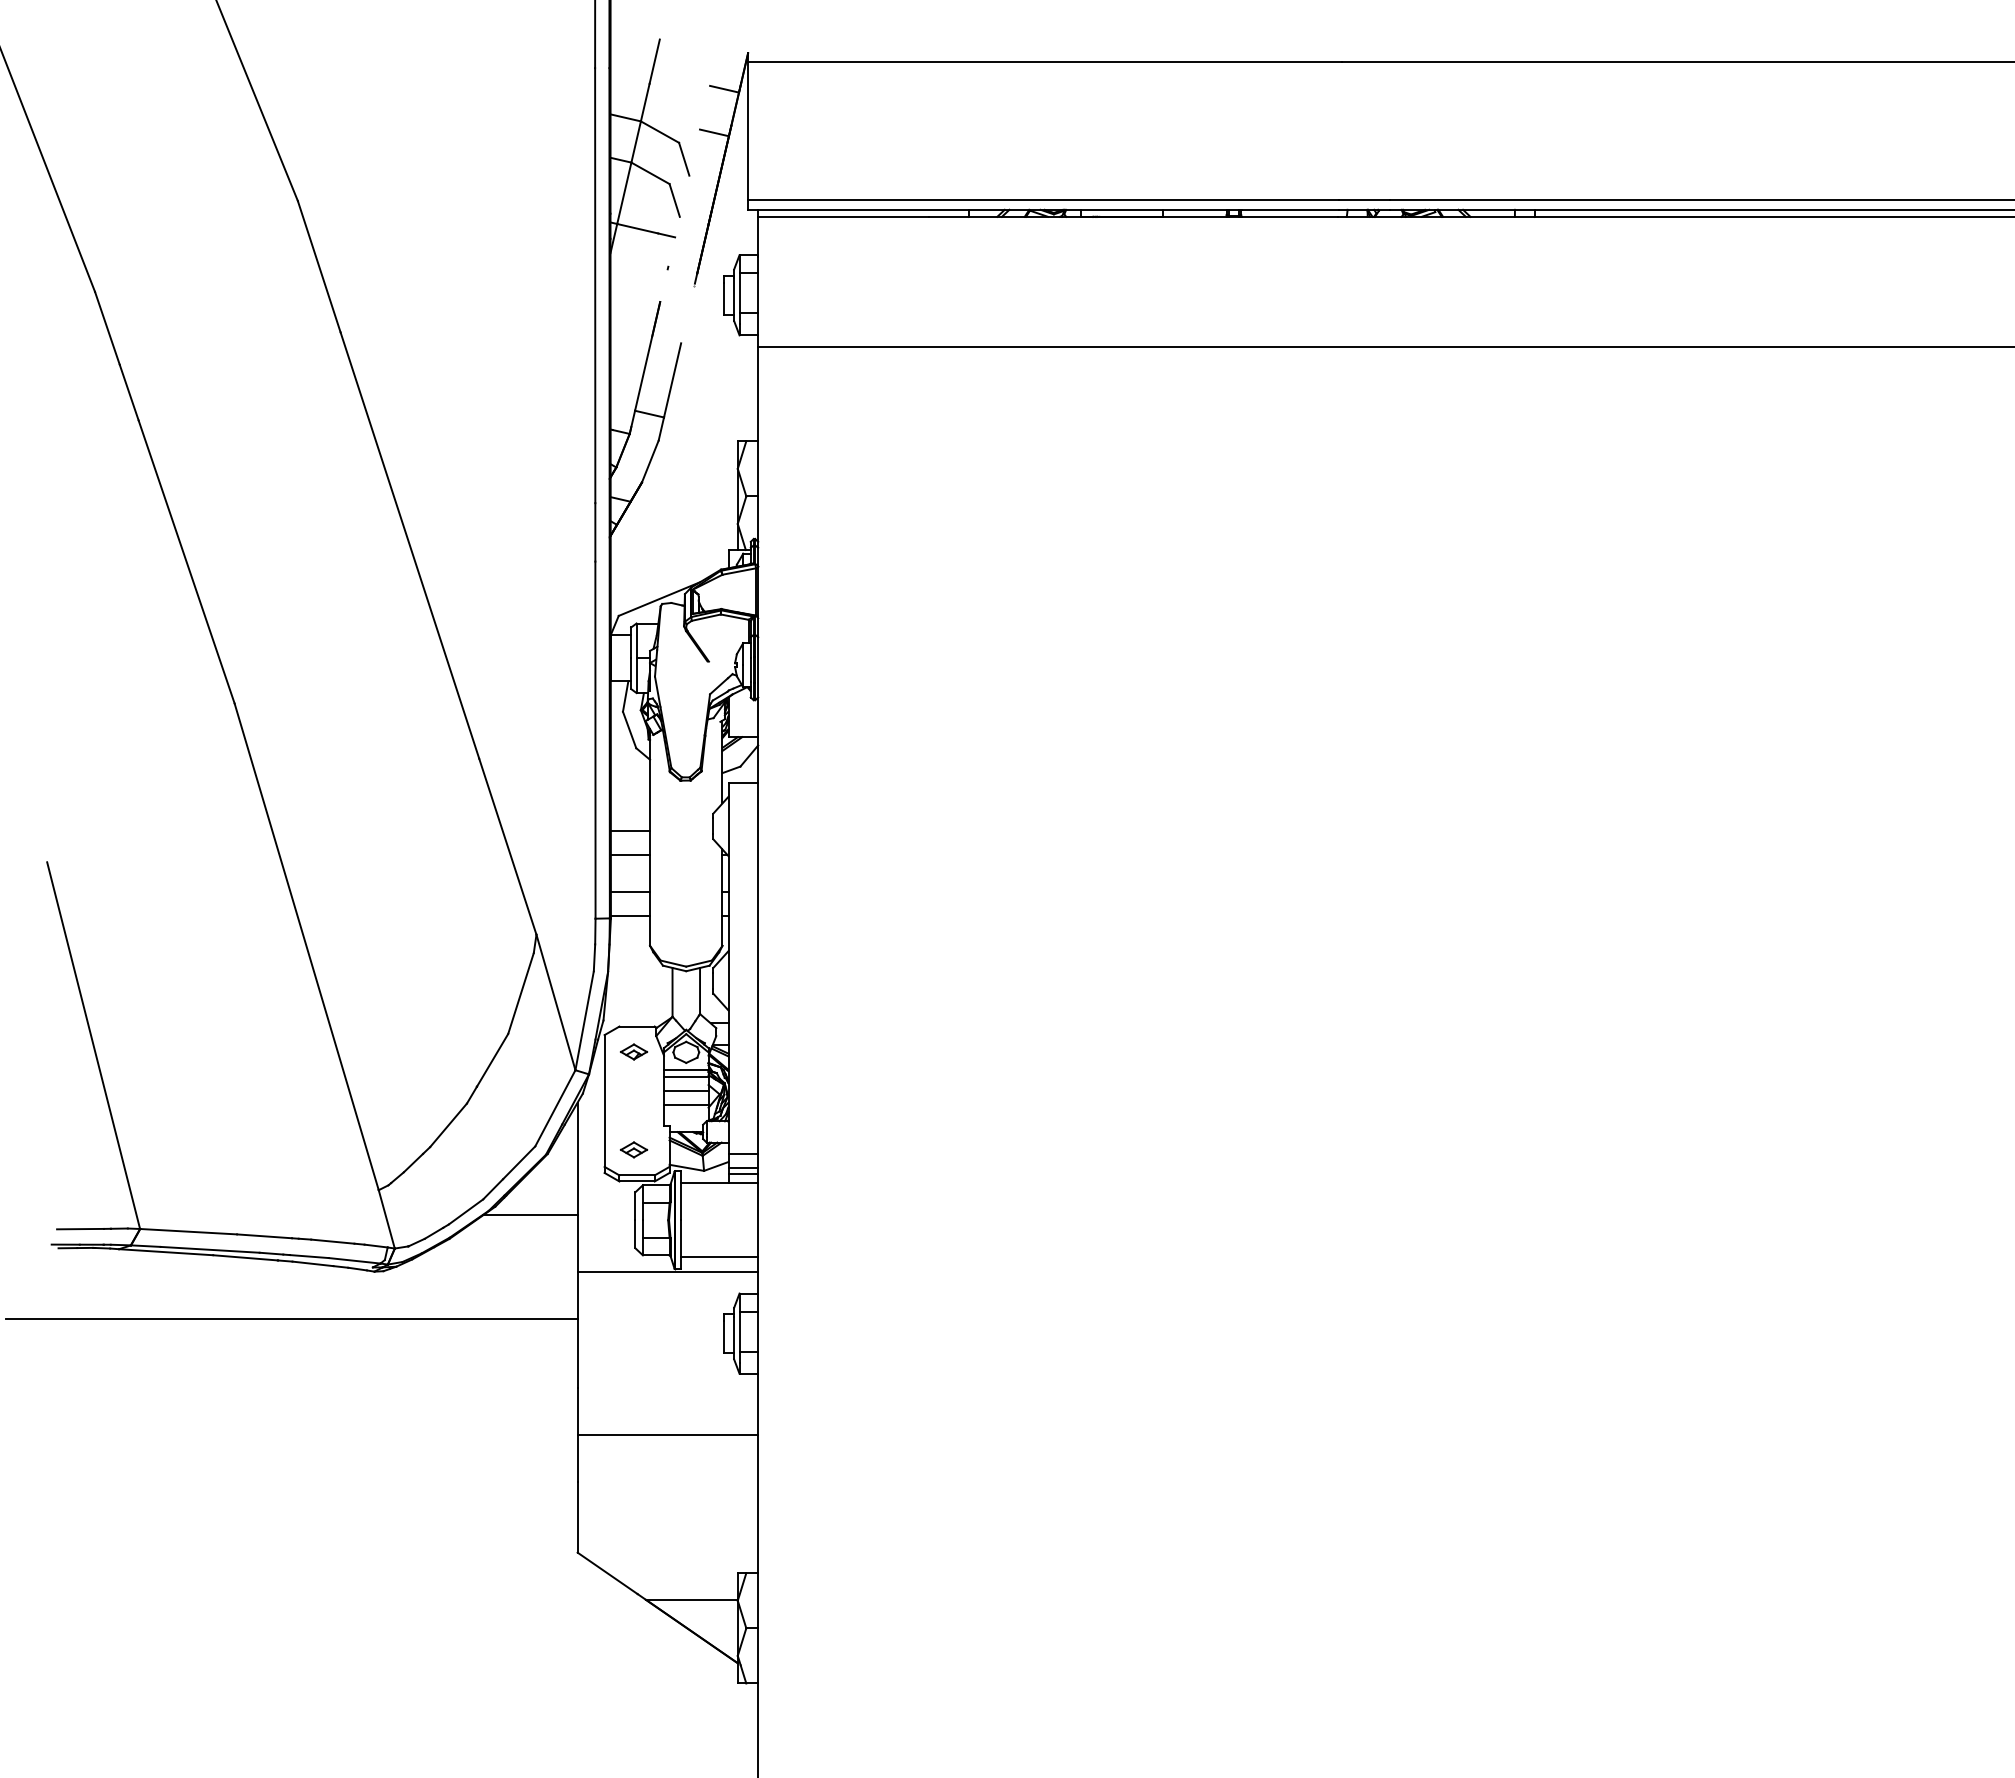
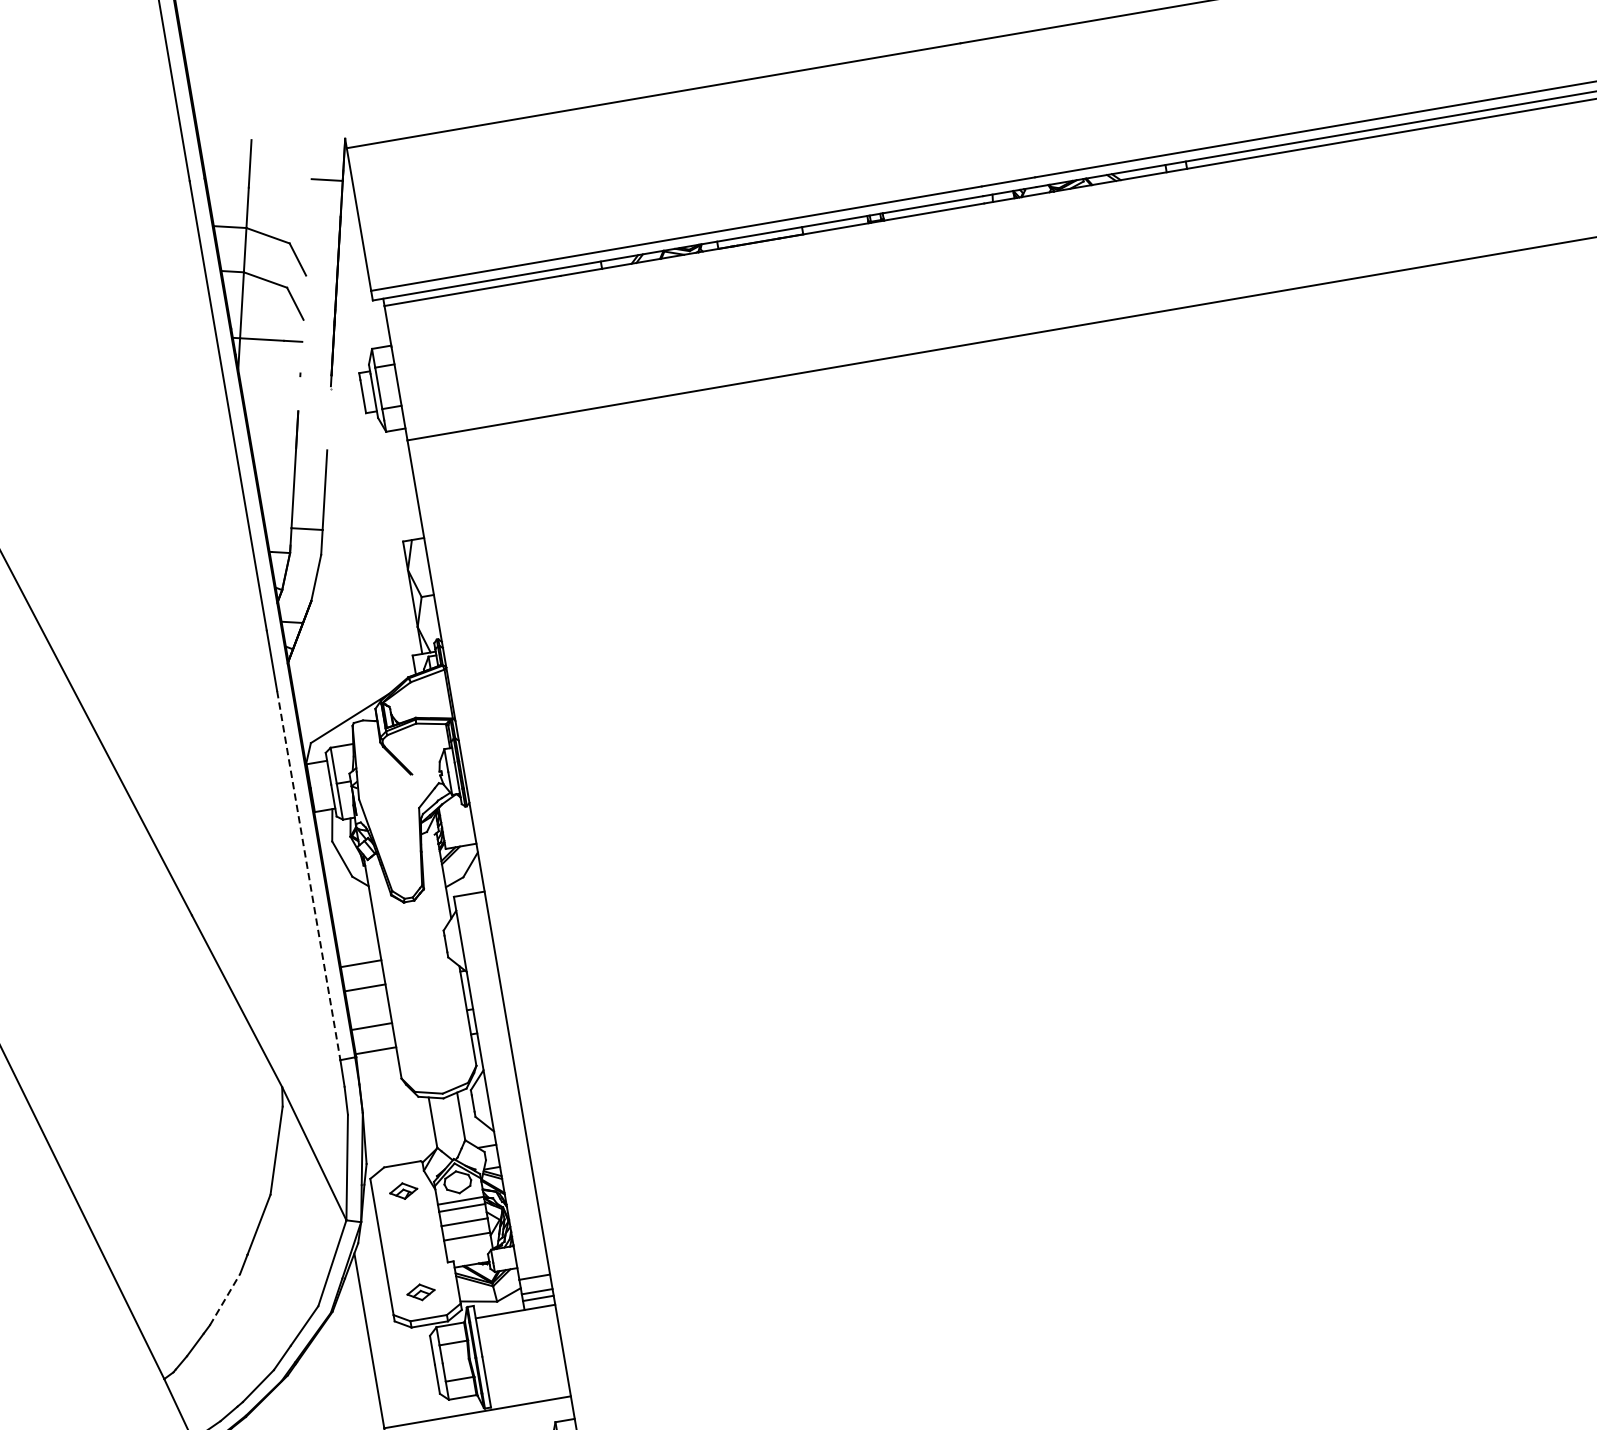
line: (714, 132) -> (324, 226), removed
line: (595, 740) -> (308, 875), solid -> dashed
line: (448, 1124) -> (224, 1298), solid -> dashed
line: (529, 1215) -> (324, 1378), removed
line: (719, 1257) -> (528, 1388), removed

